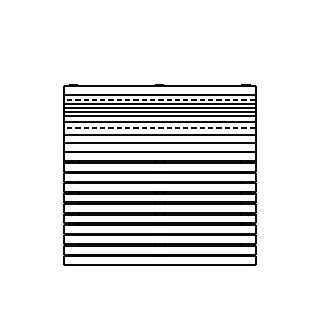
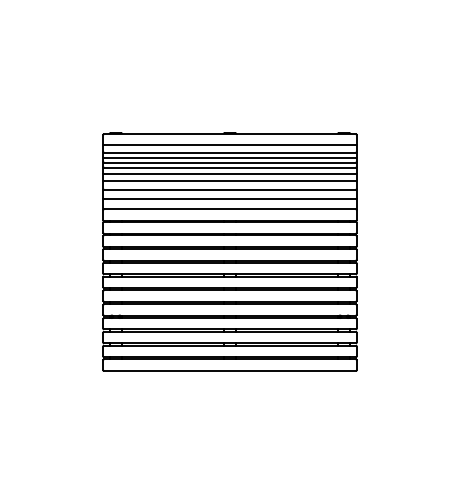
line: (160, 100) -> (230, 152), dashed -> solid
line: (160, 128) -> (230, 189), dashed -> solid

